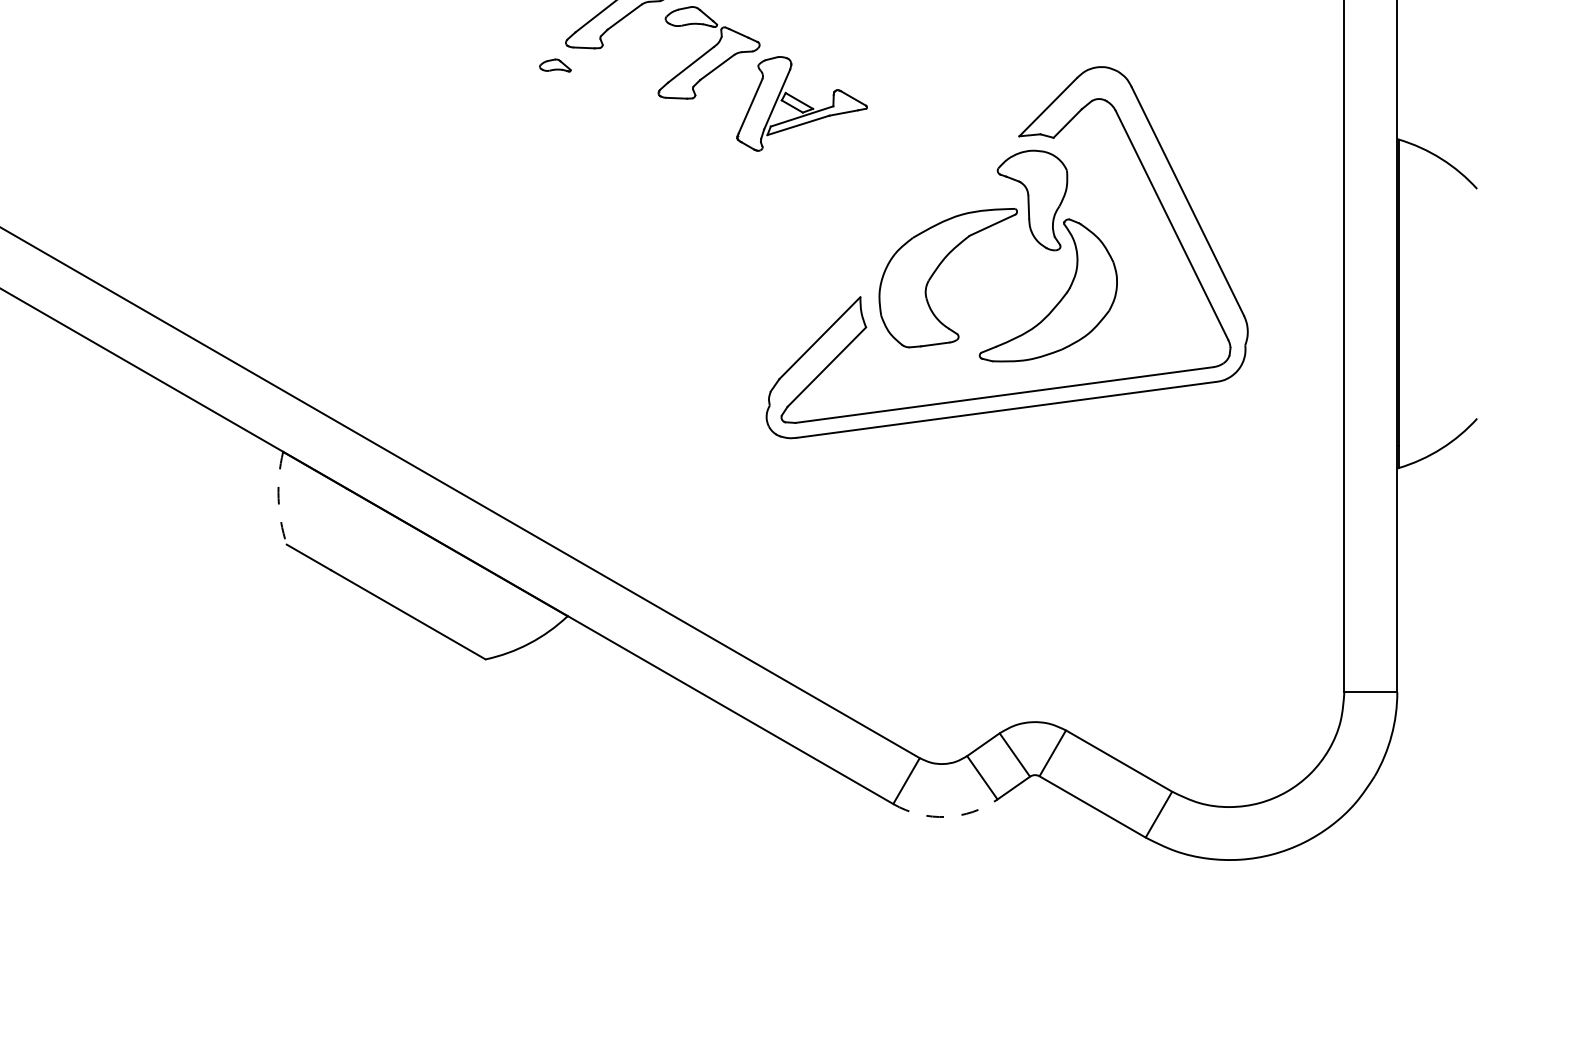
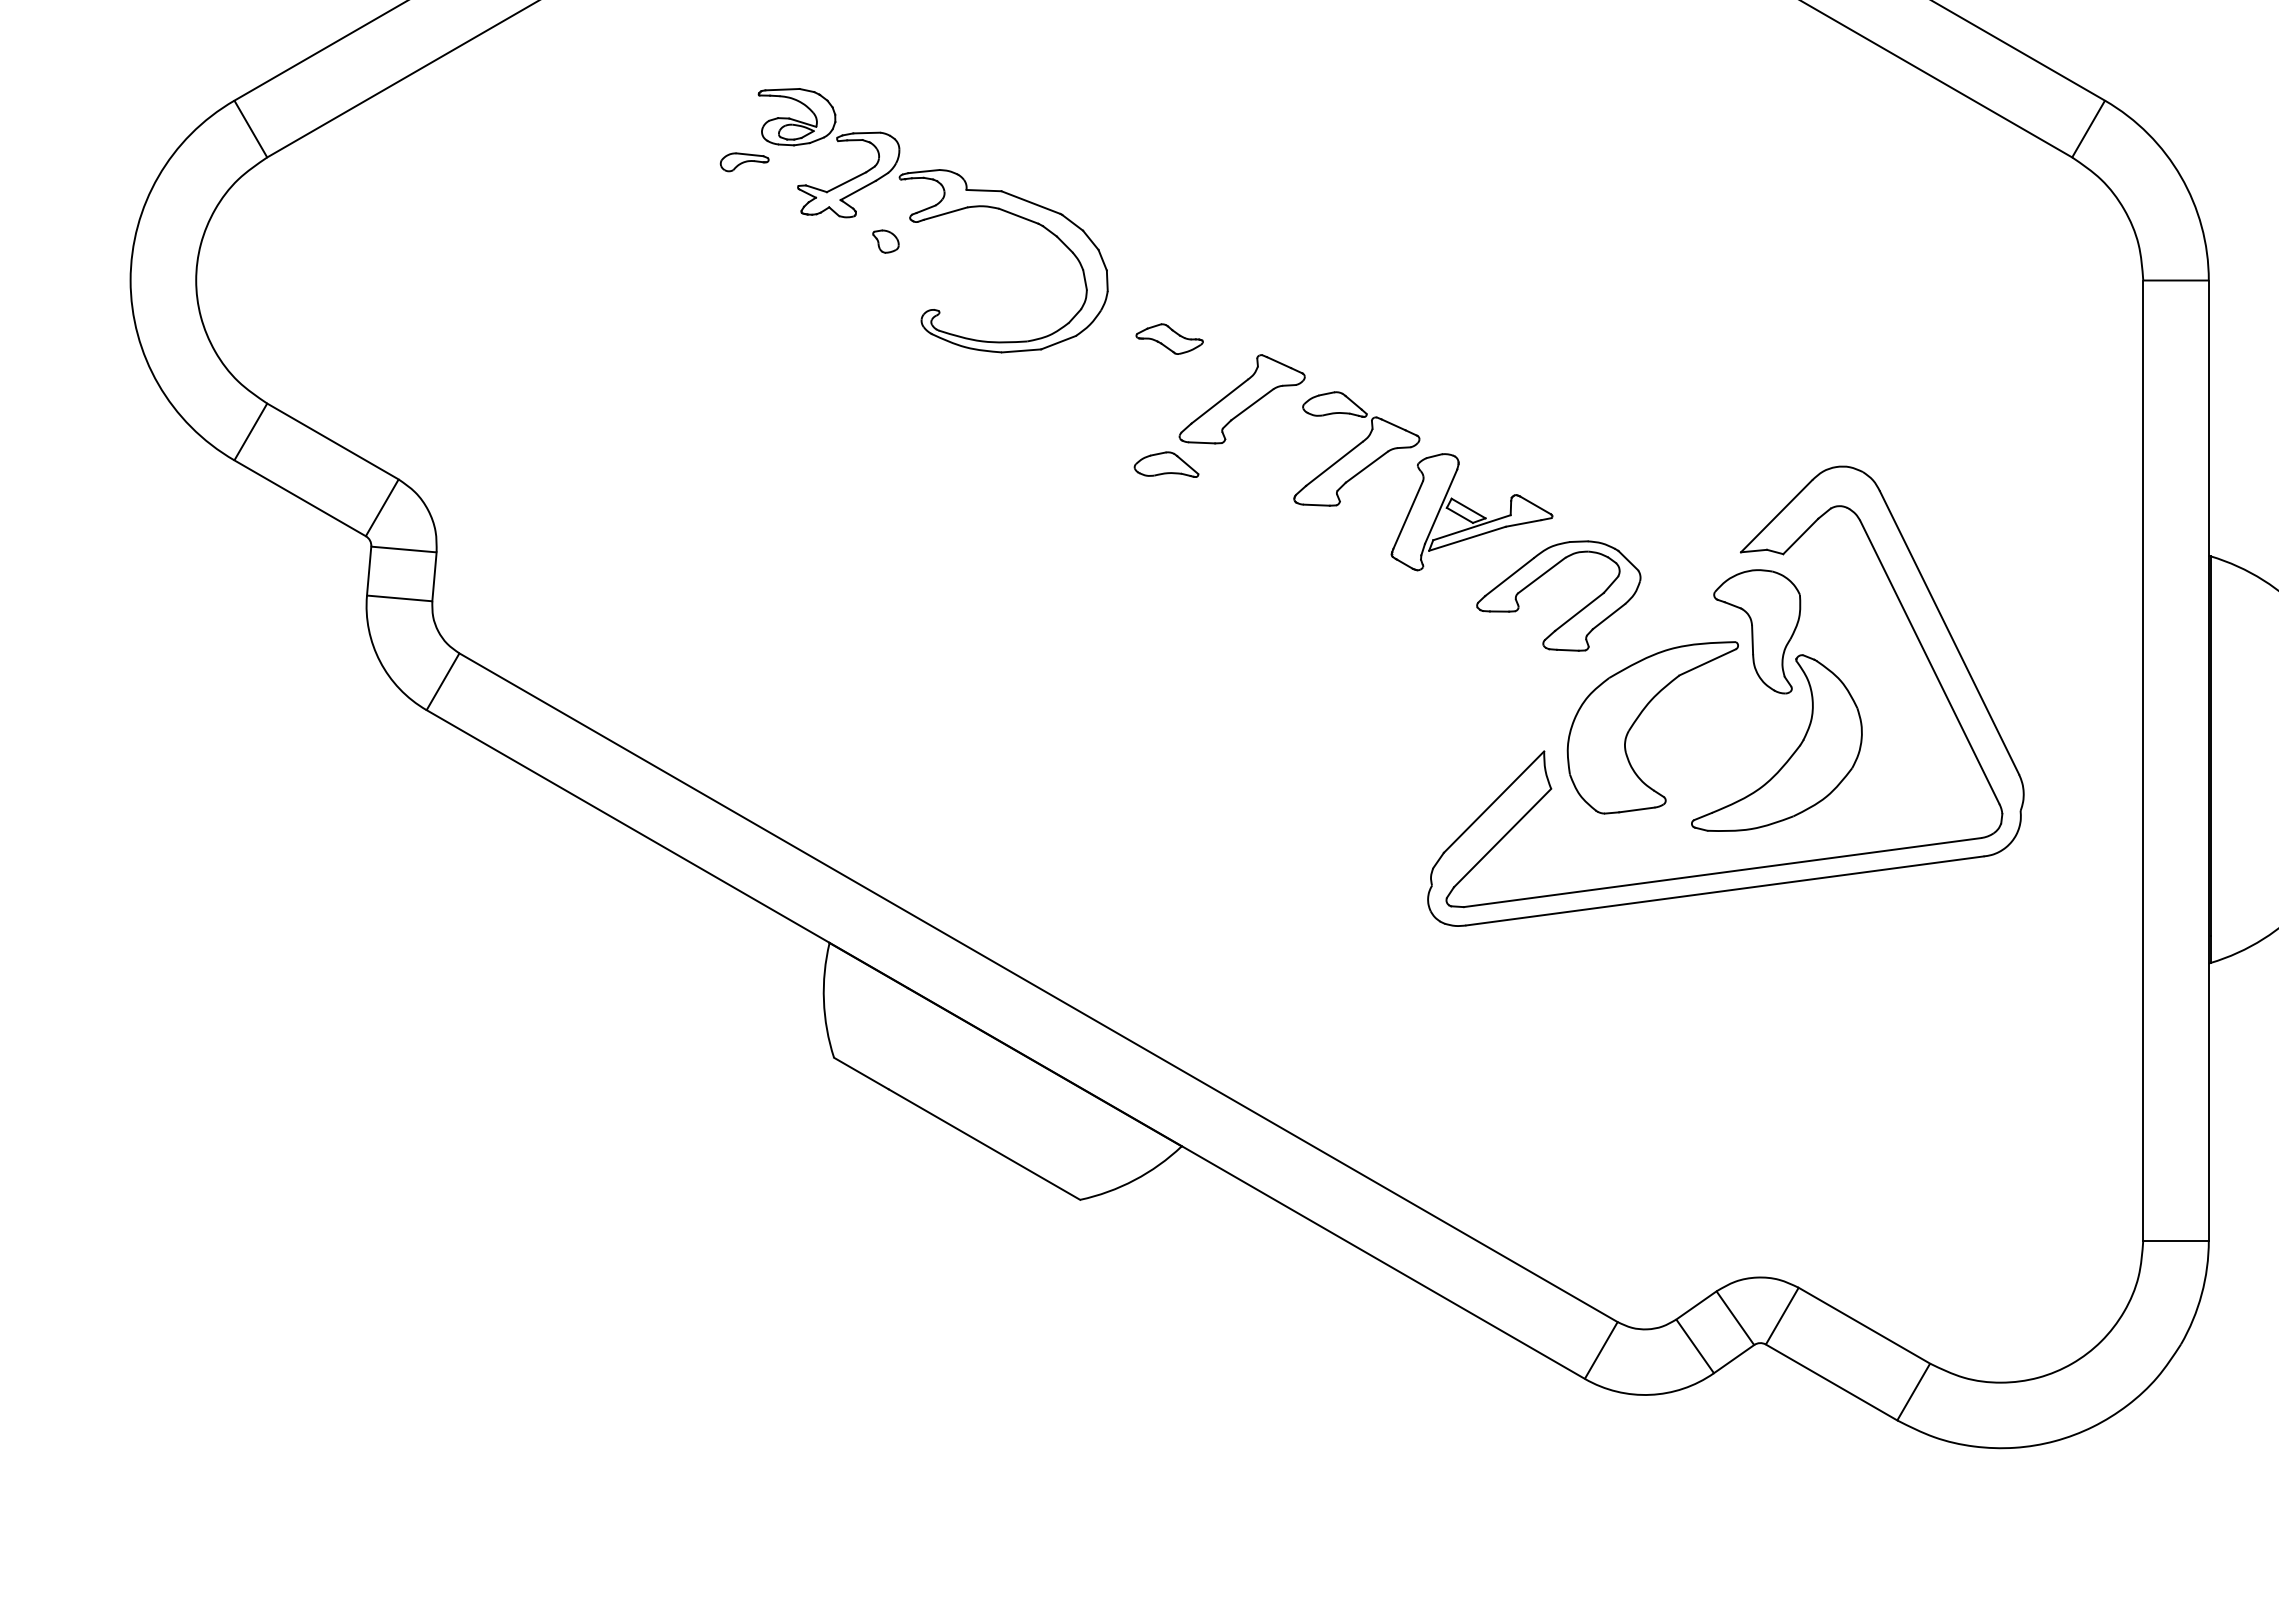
part: (555, 65) -> (1166, 464), size x1.67
part: (885, 185) -> (1575, 613), added
arc: (278, 498) -> (823, 1000), dashed -> solid
arc: (946, 816) -> (1650, 1394), dashed -> solid

